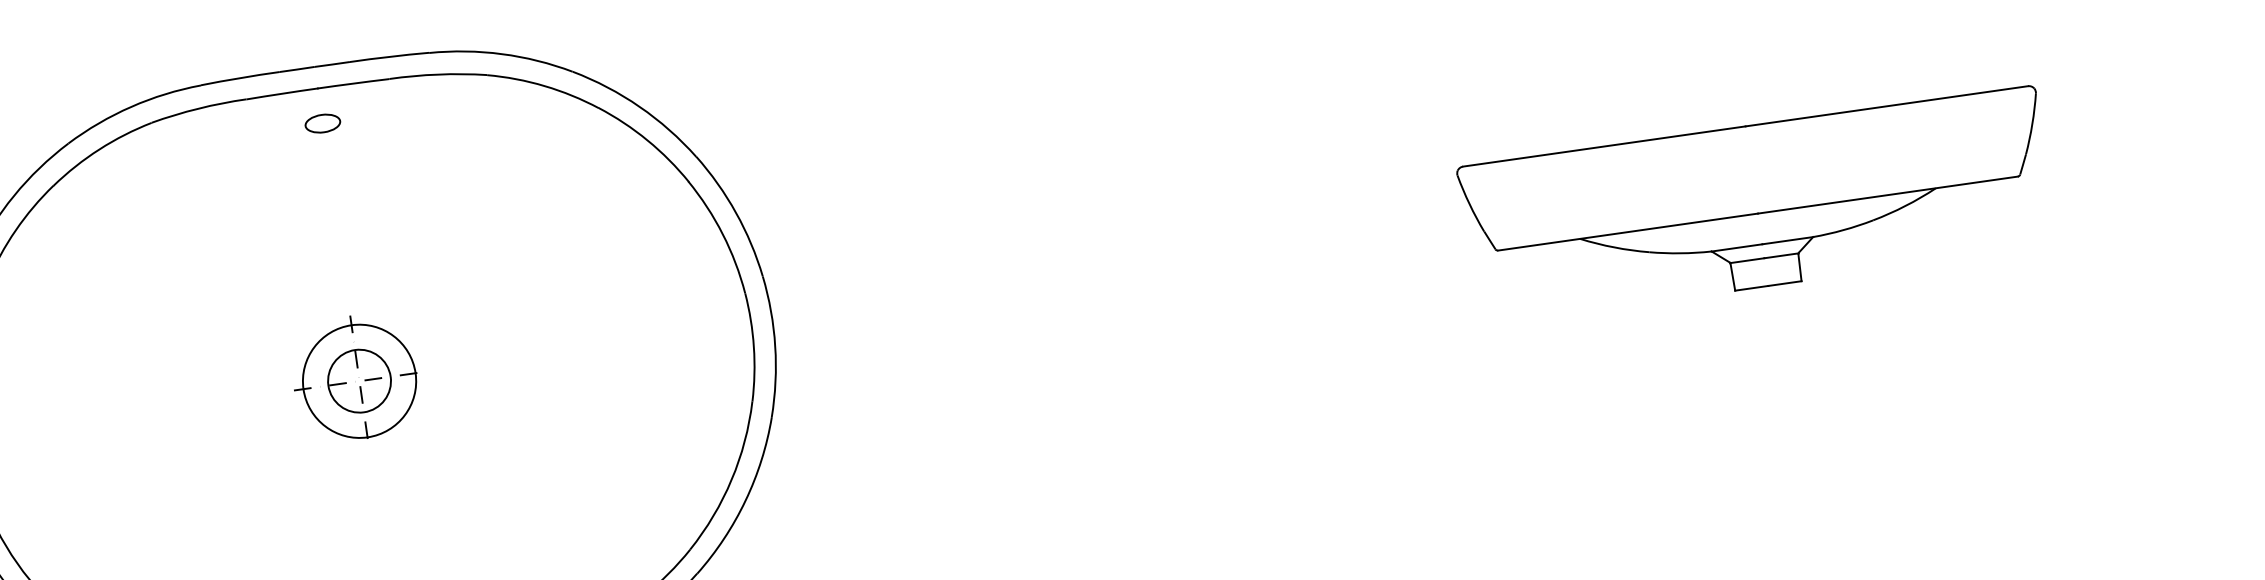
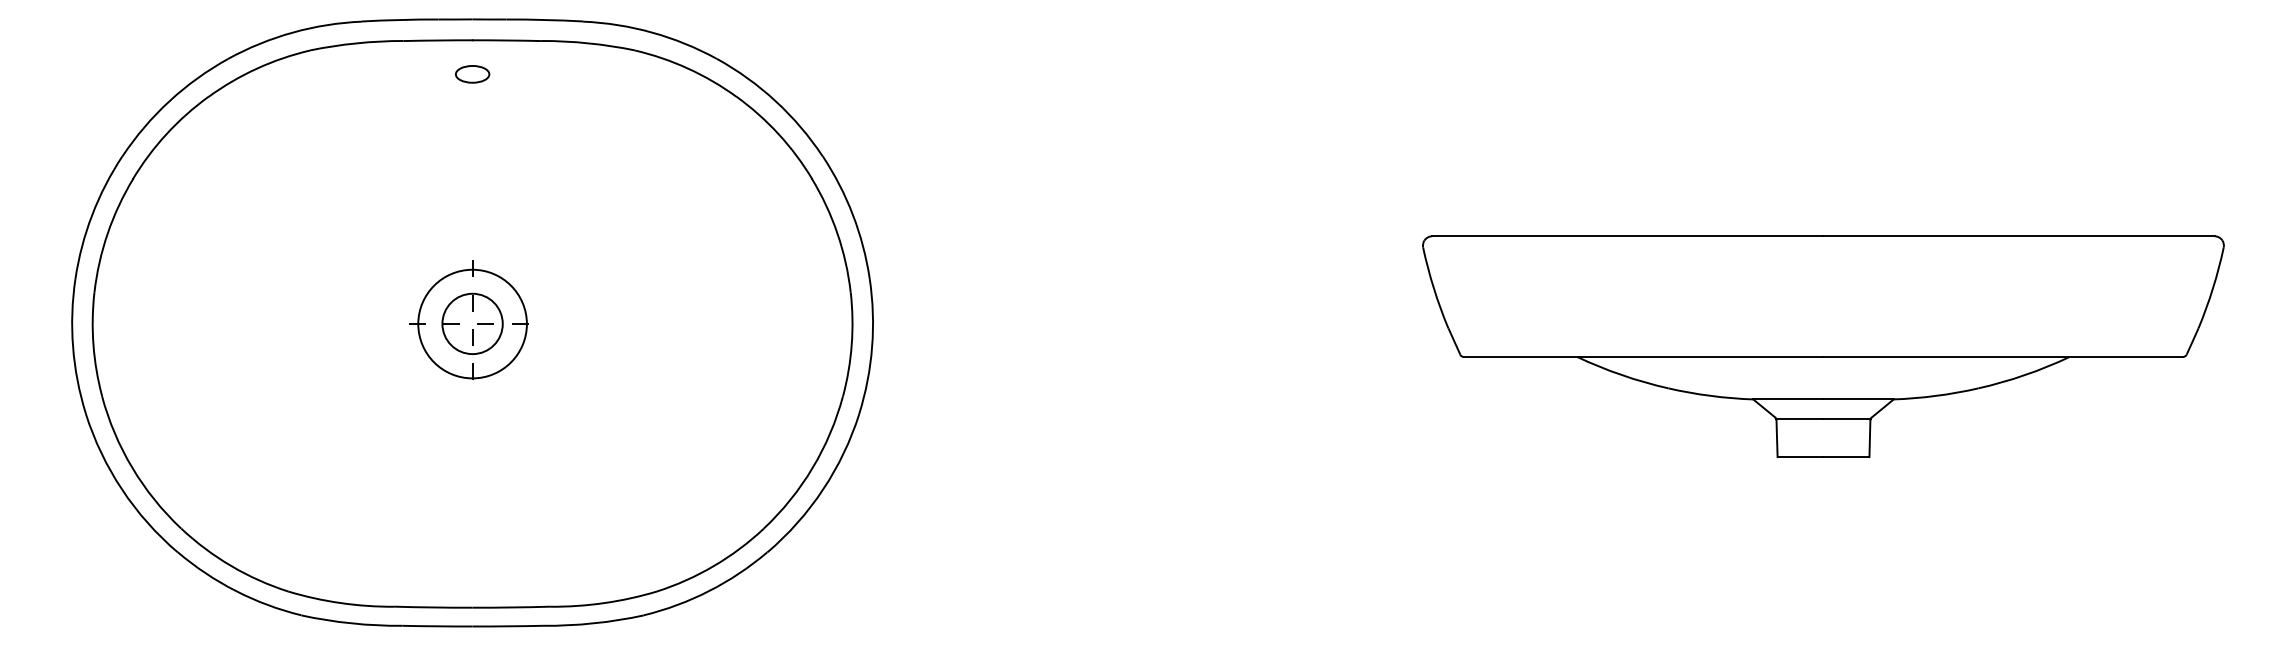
part: (1756, 206) -> (1823, 346), size x1.43

